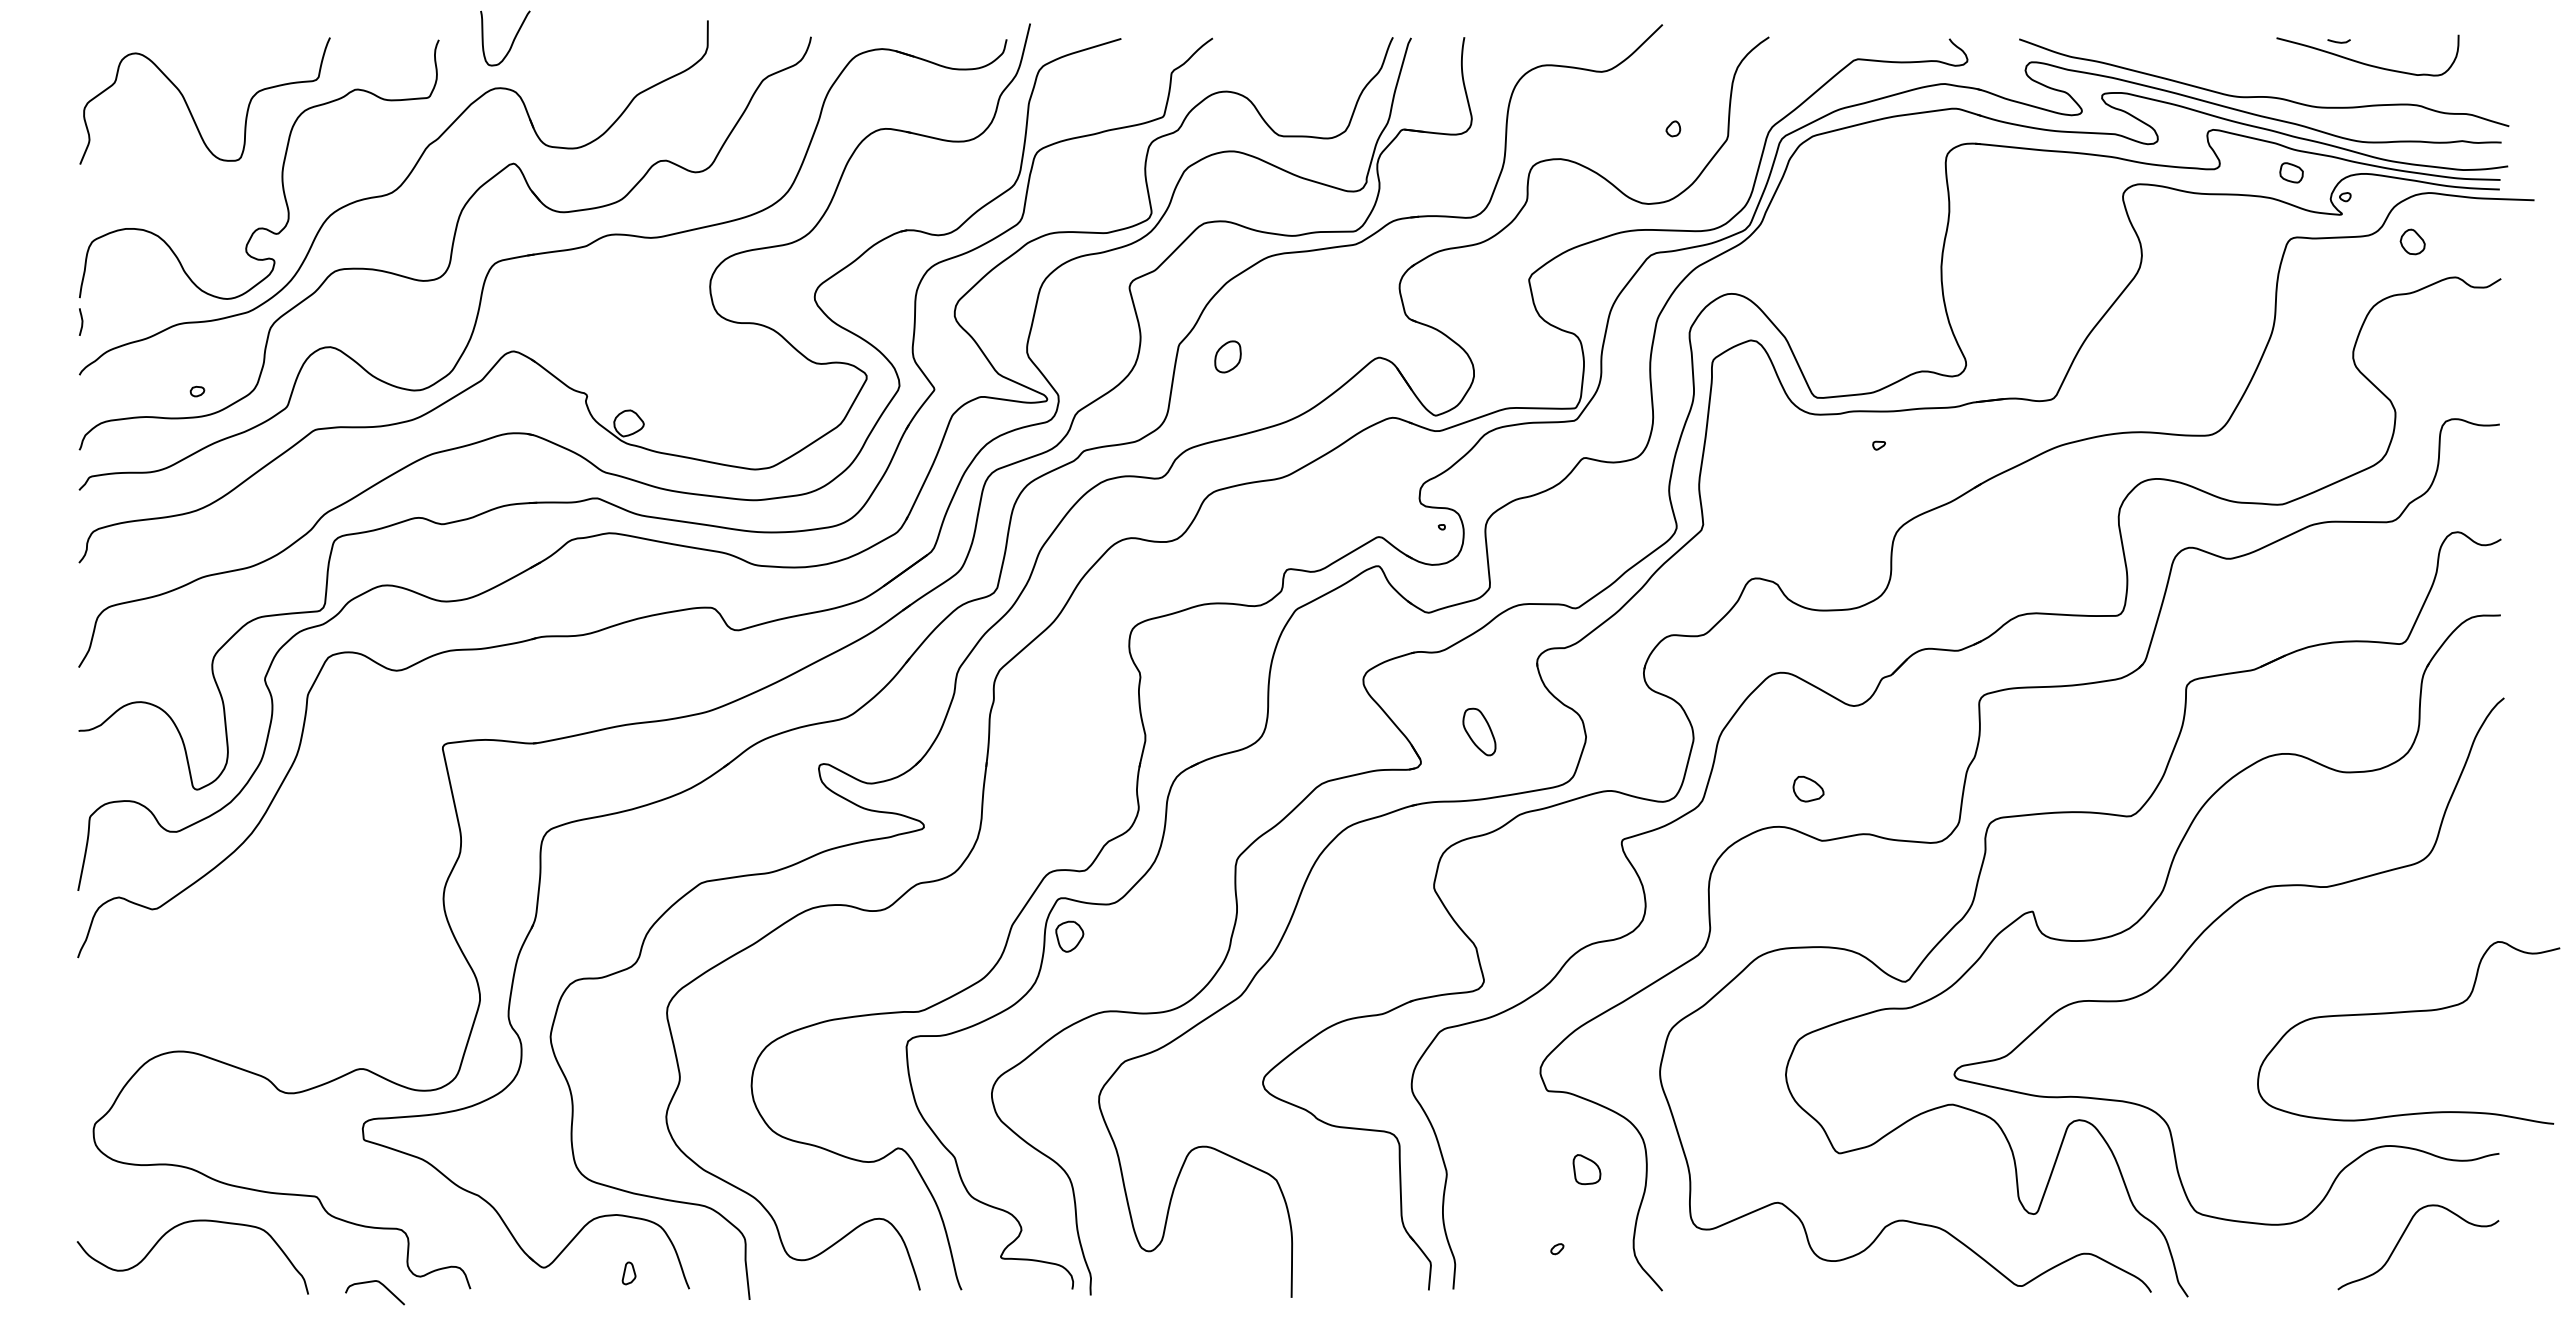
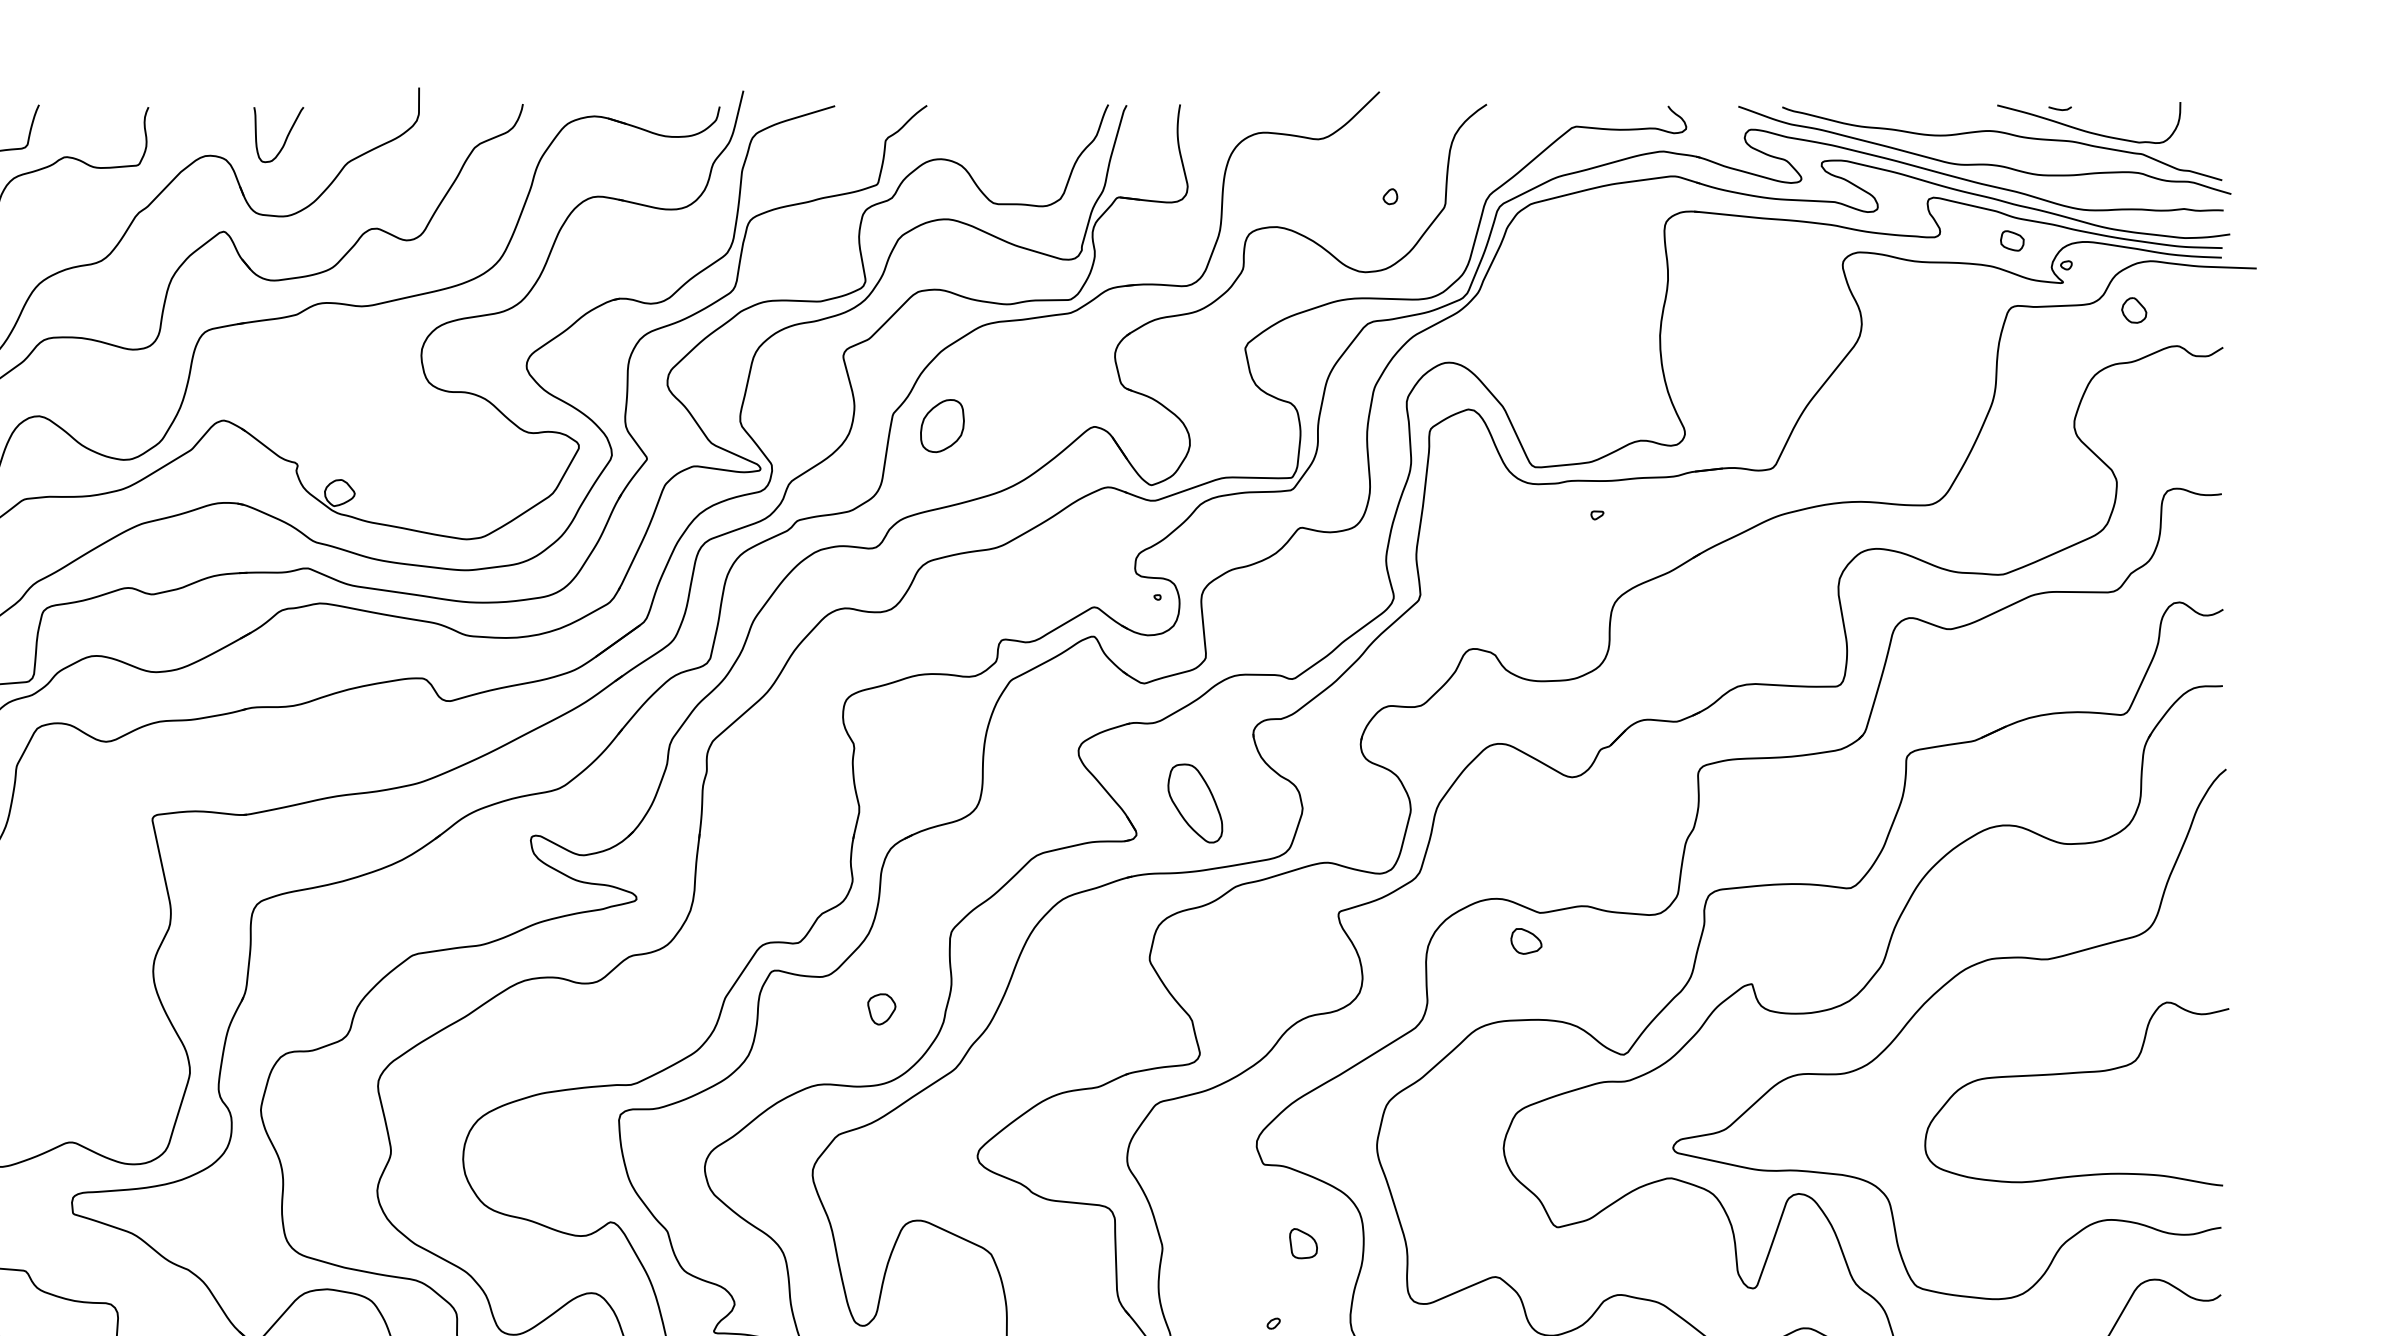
curve: (512, 40) -> (285, 136), moved
curve: (2282, 66) -> (2003, 133), added
part: (1227, 356) -> (941, 425), size x1.67
part: (1479, 731) -> (1195, 802), size x1.67
part: (1808, 788) -> (1526, 940), moved
part: (1069, 936) -> (881, 1009), moved
curve: (2408, 1012) -> (2076, 1073), moved

